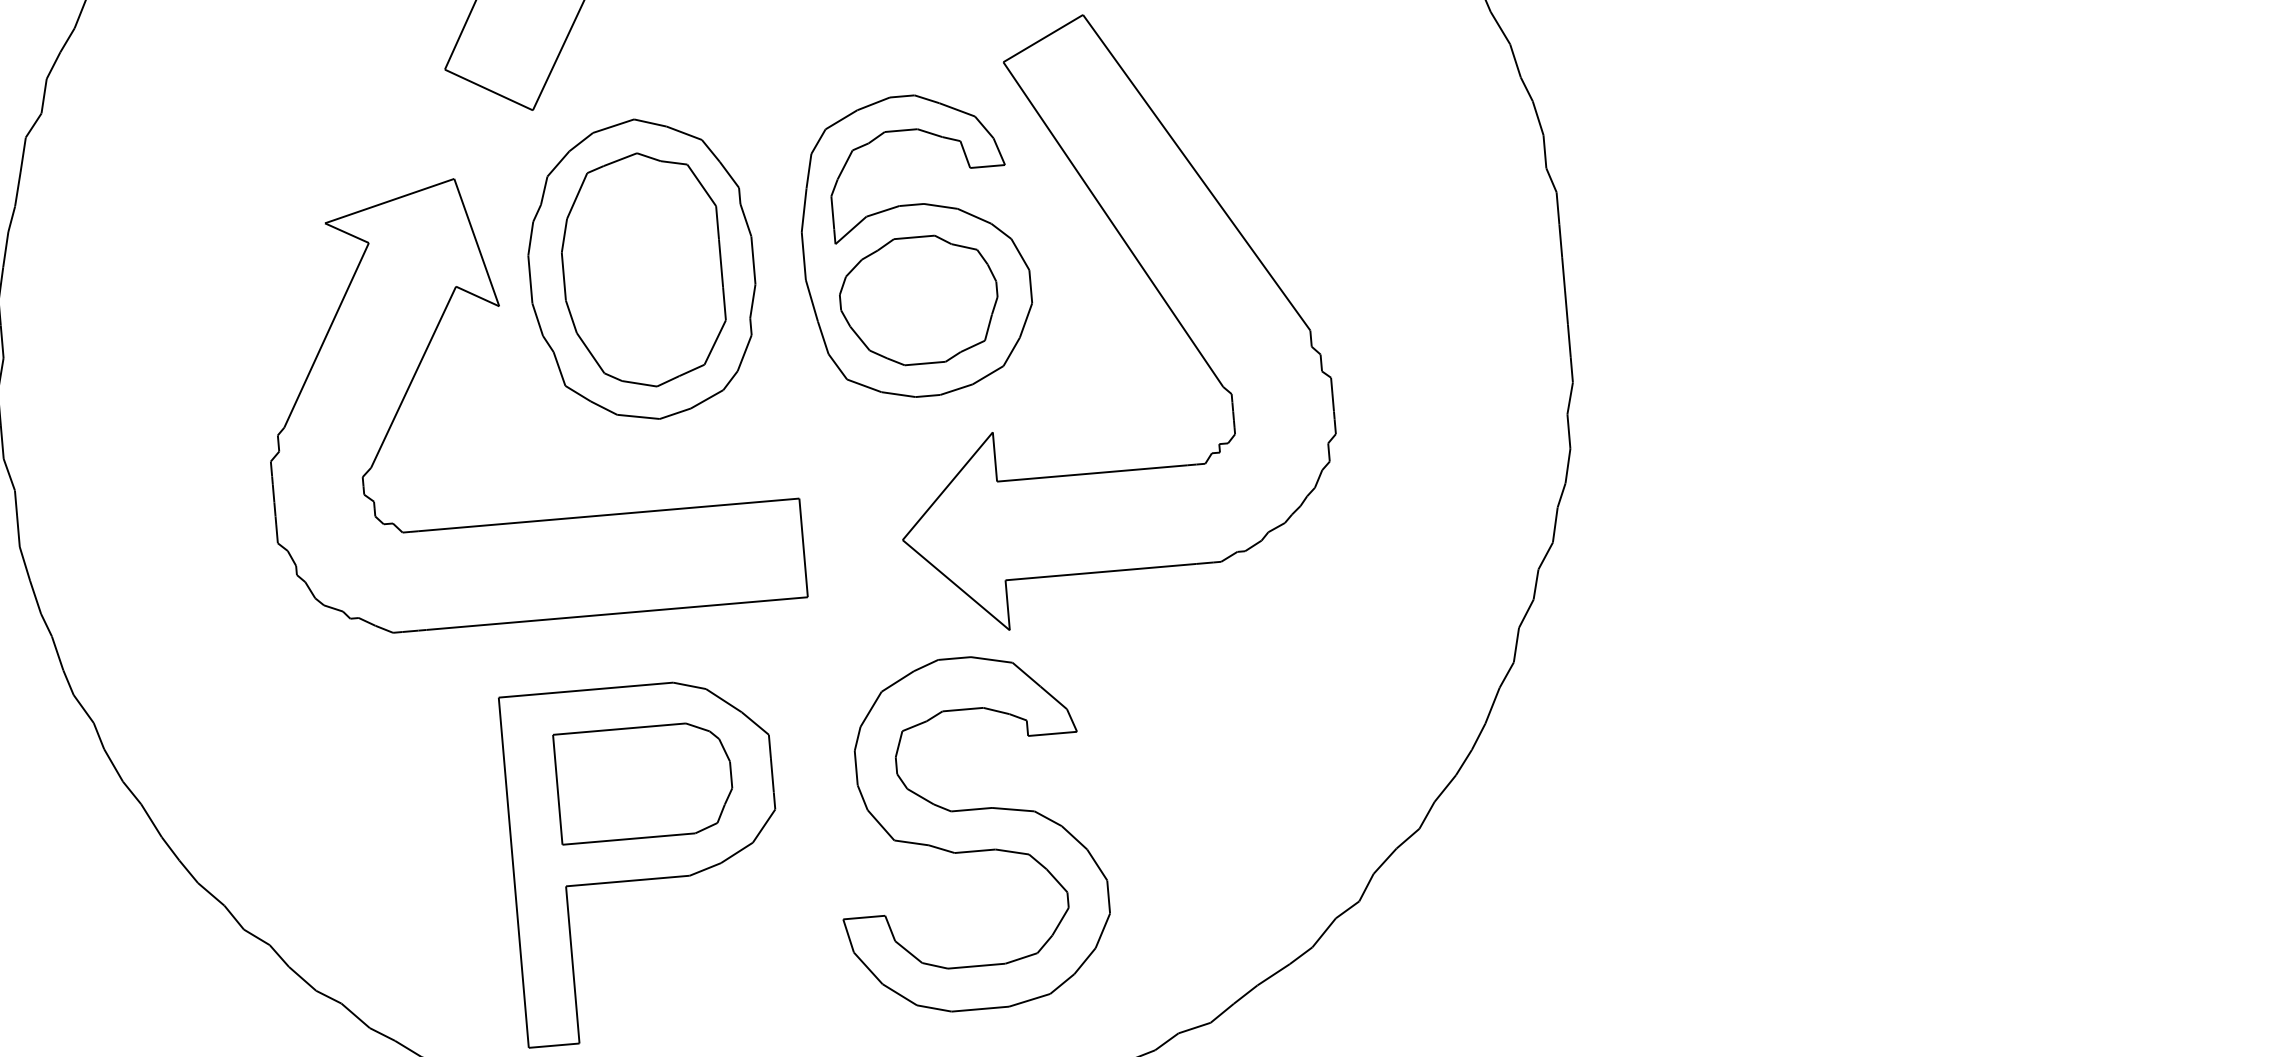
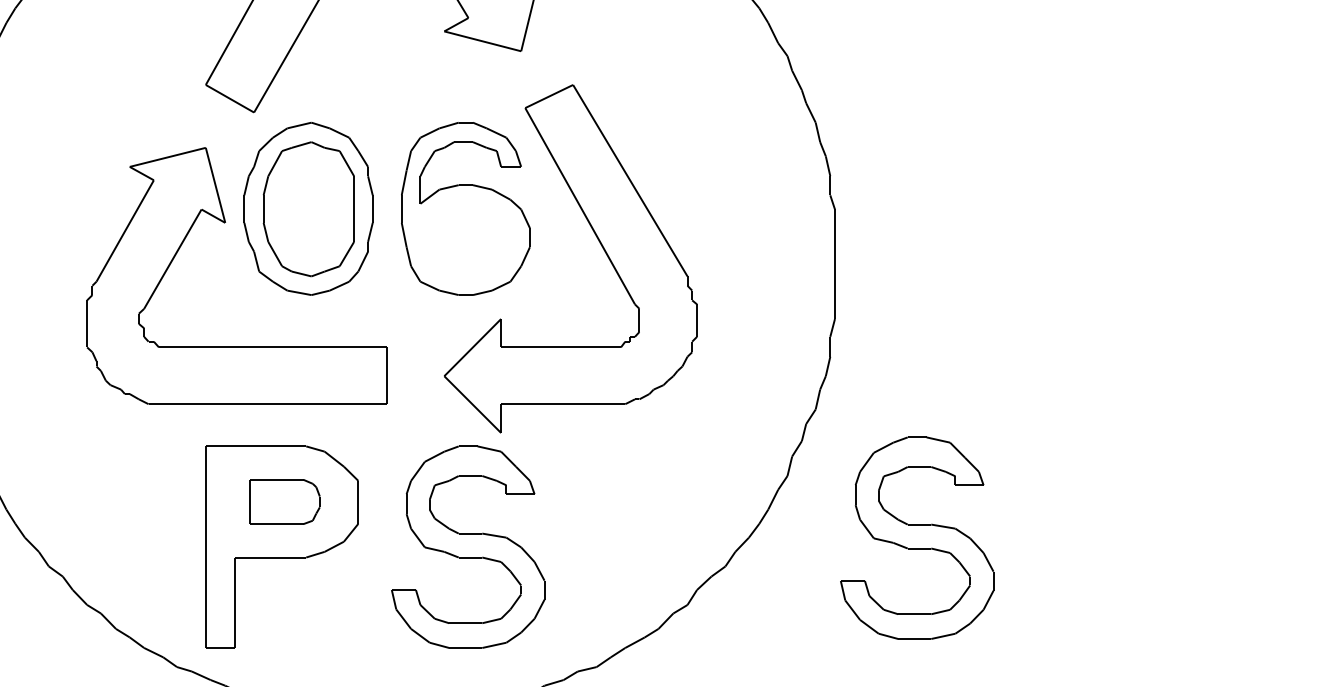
part: (919, 299) -> (465, 239), removed
part: (1748, 749) -> (917, 537), added
part: (643, 781) -> (284, 501), size x0.7

